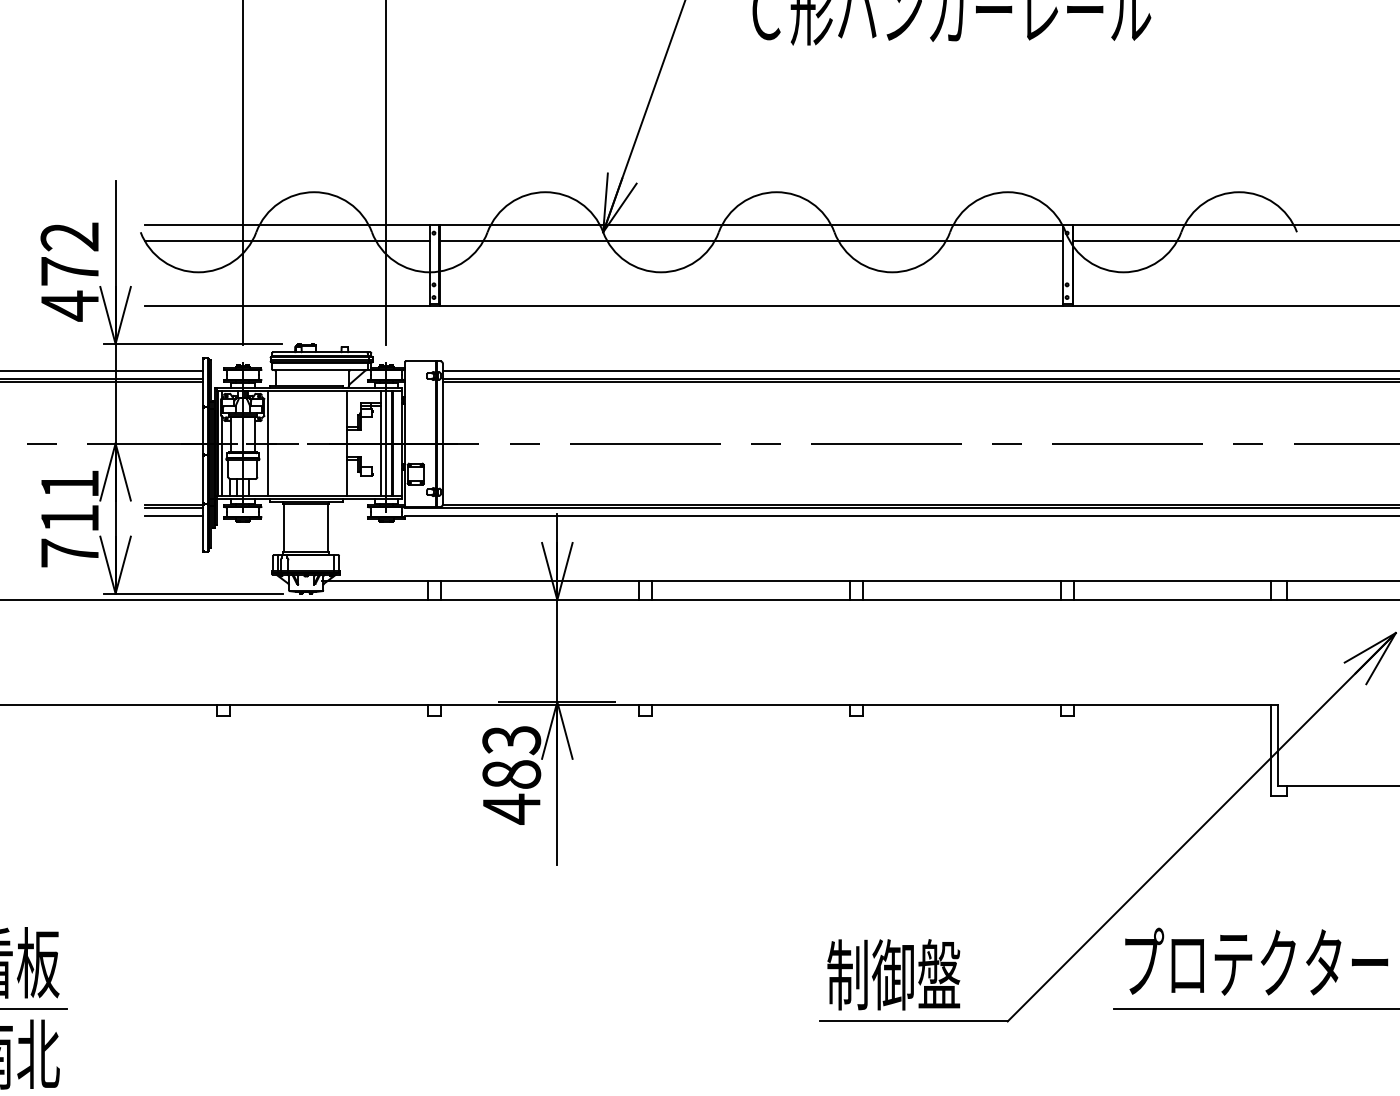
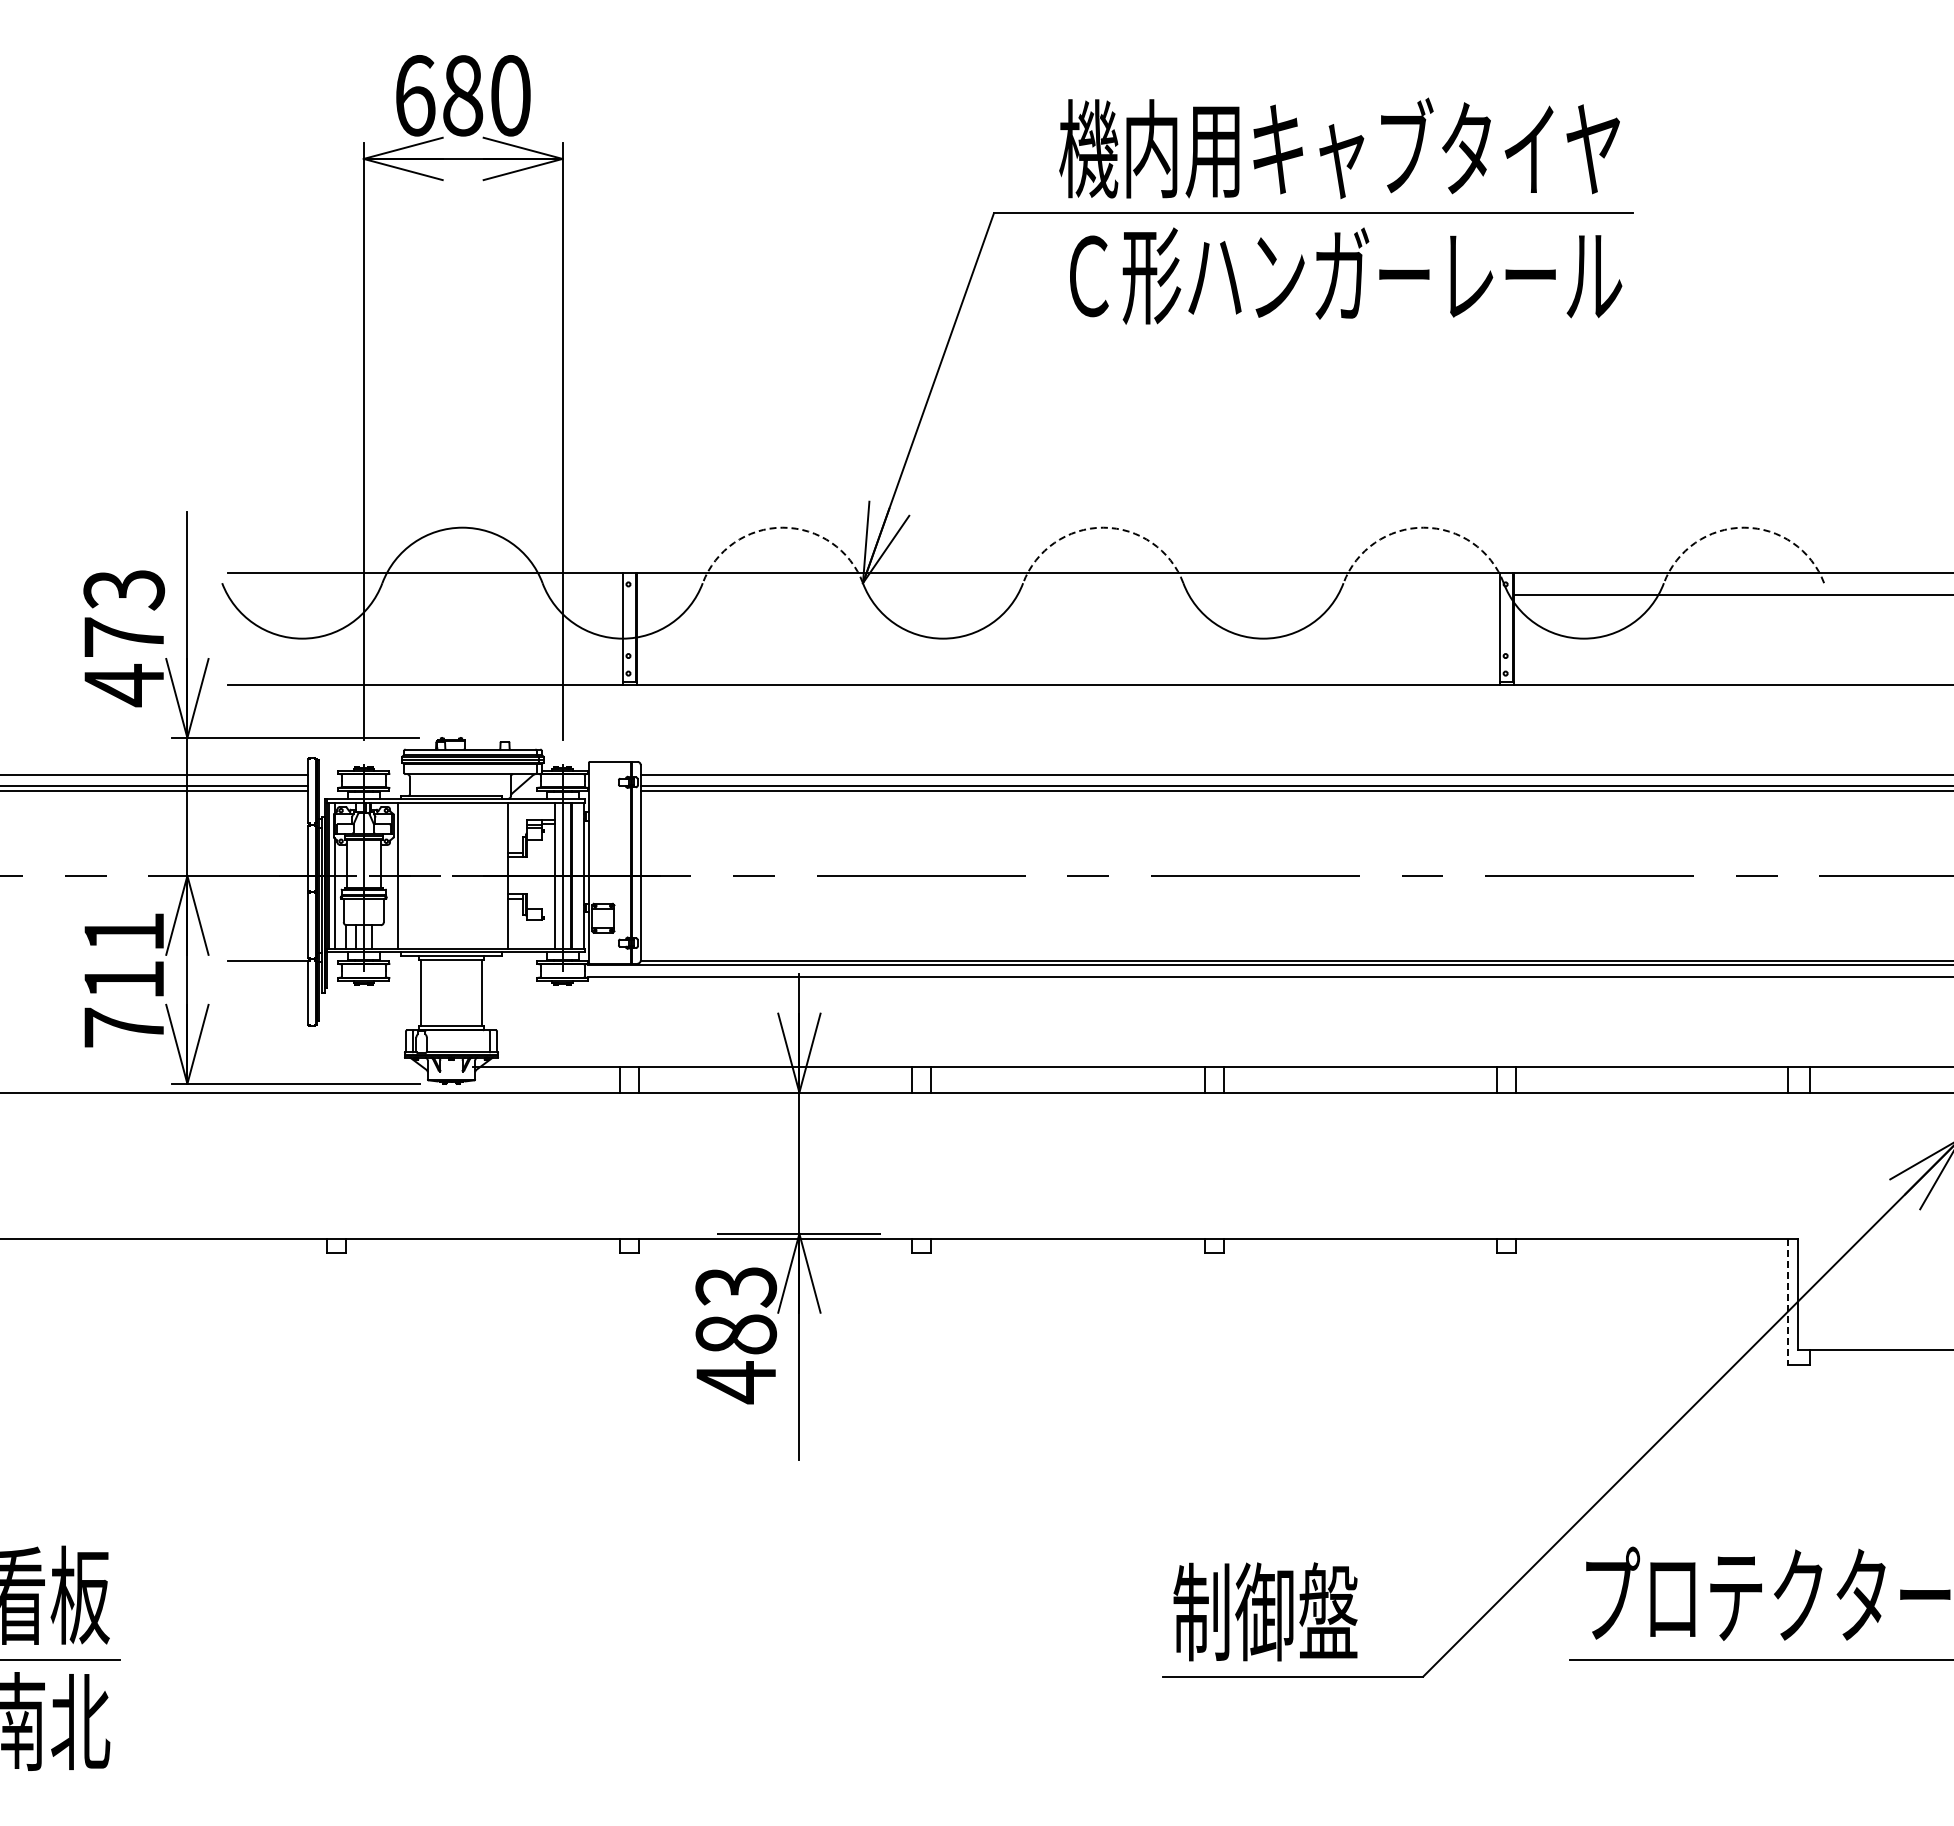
arc: (545, 192) -> (782, 527), solid -> dashed
arc: (776, 192) -> (1103, 527), solid -> dashed
arc: (1007, 192) -> (1423, 527), solid -> dashed
arc: (1239, 192) -> (1744, 527), solid -> dashed
text: (70, 237) -> (124, 590), 472 -> 473
line: (286, 241) -> (424, 595), removed
line: (751, 241) -> (1068, 595), removed
line: (173, 508) -> (267, 965), removed
line: (173, 516) -> (267, 976), removed
line: (1270, 750) -> (1787, 1301), solid -> dashed

